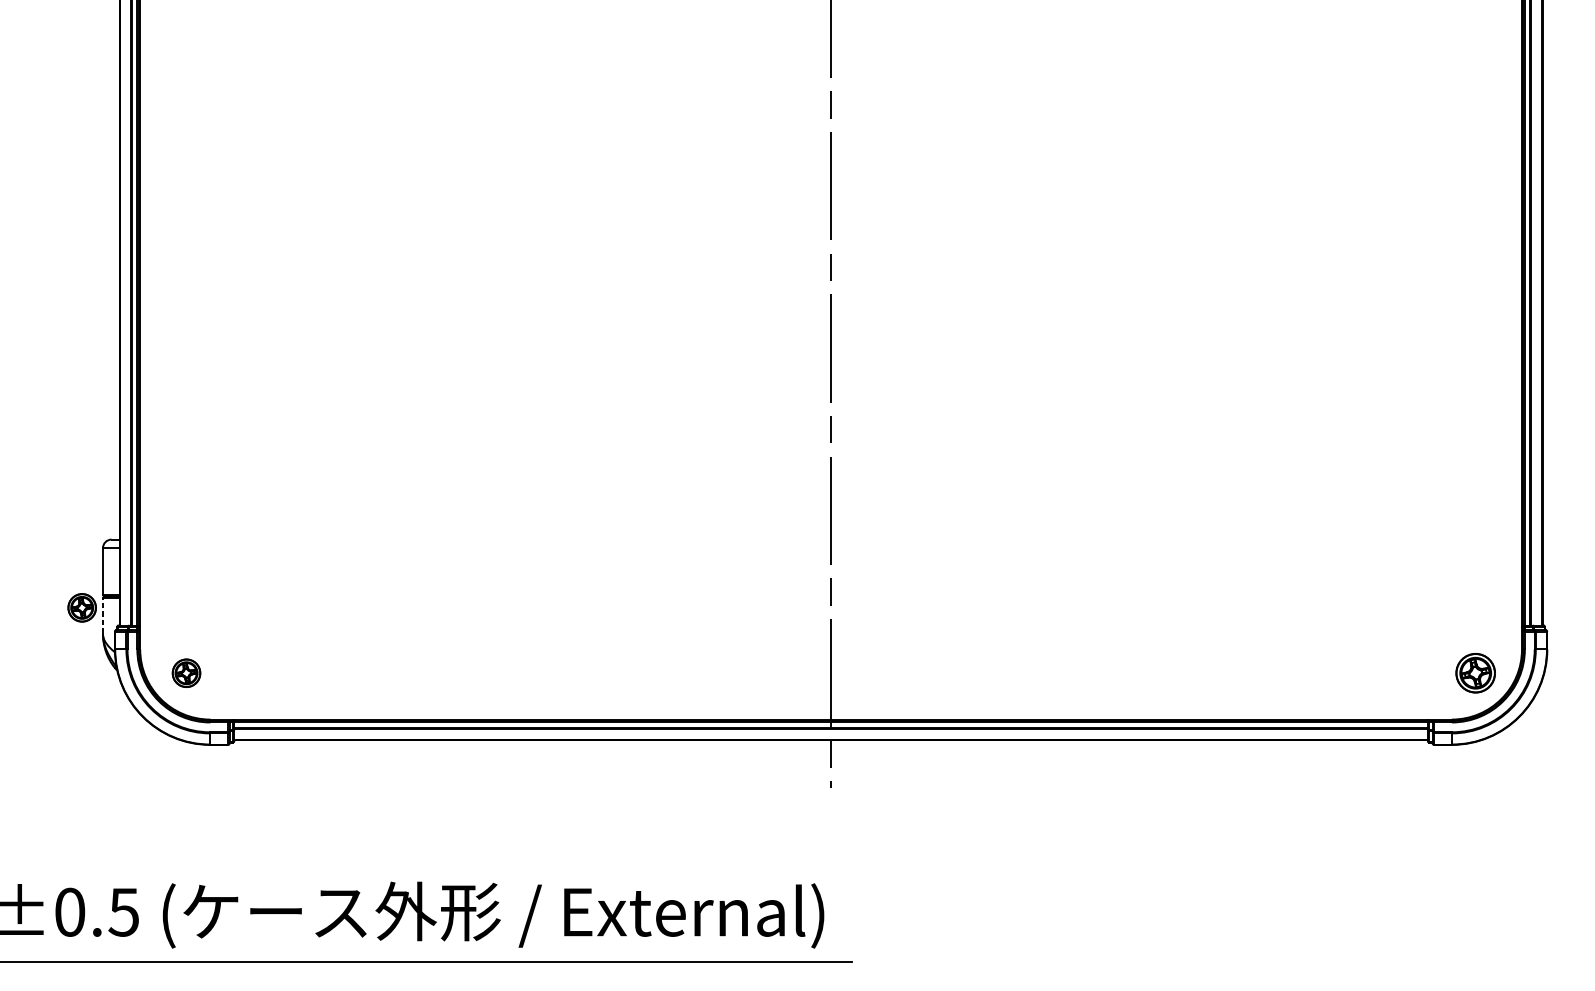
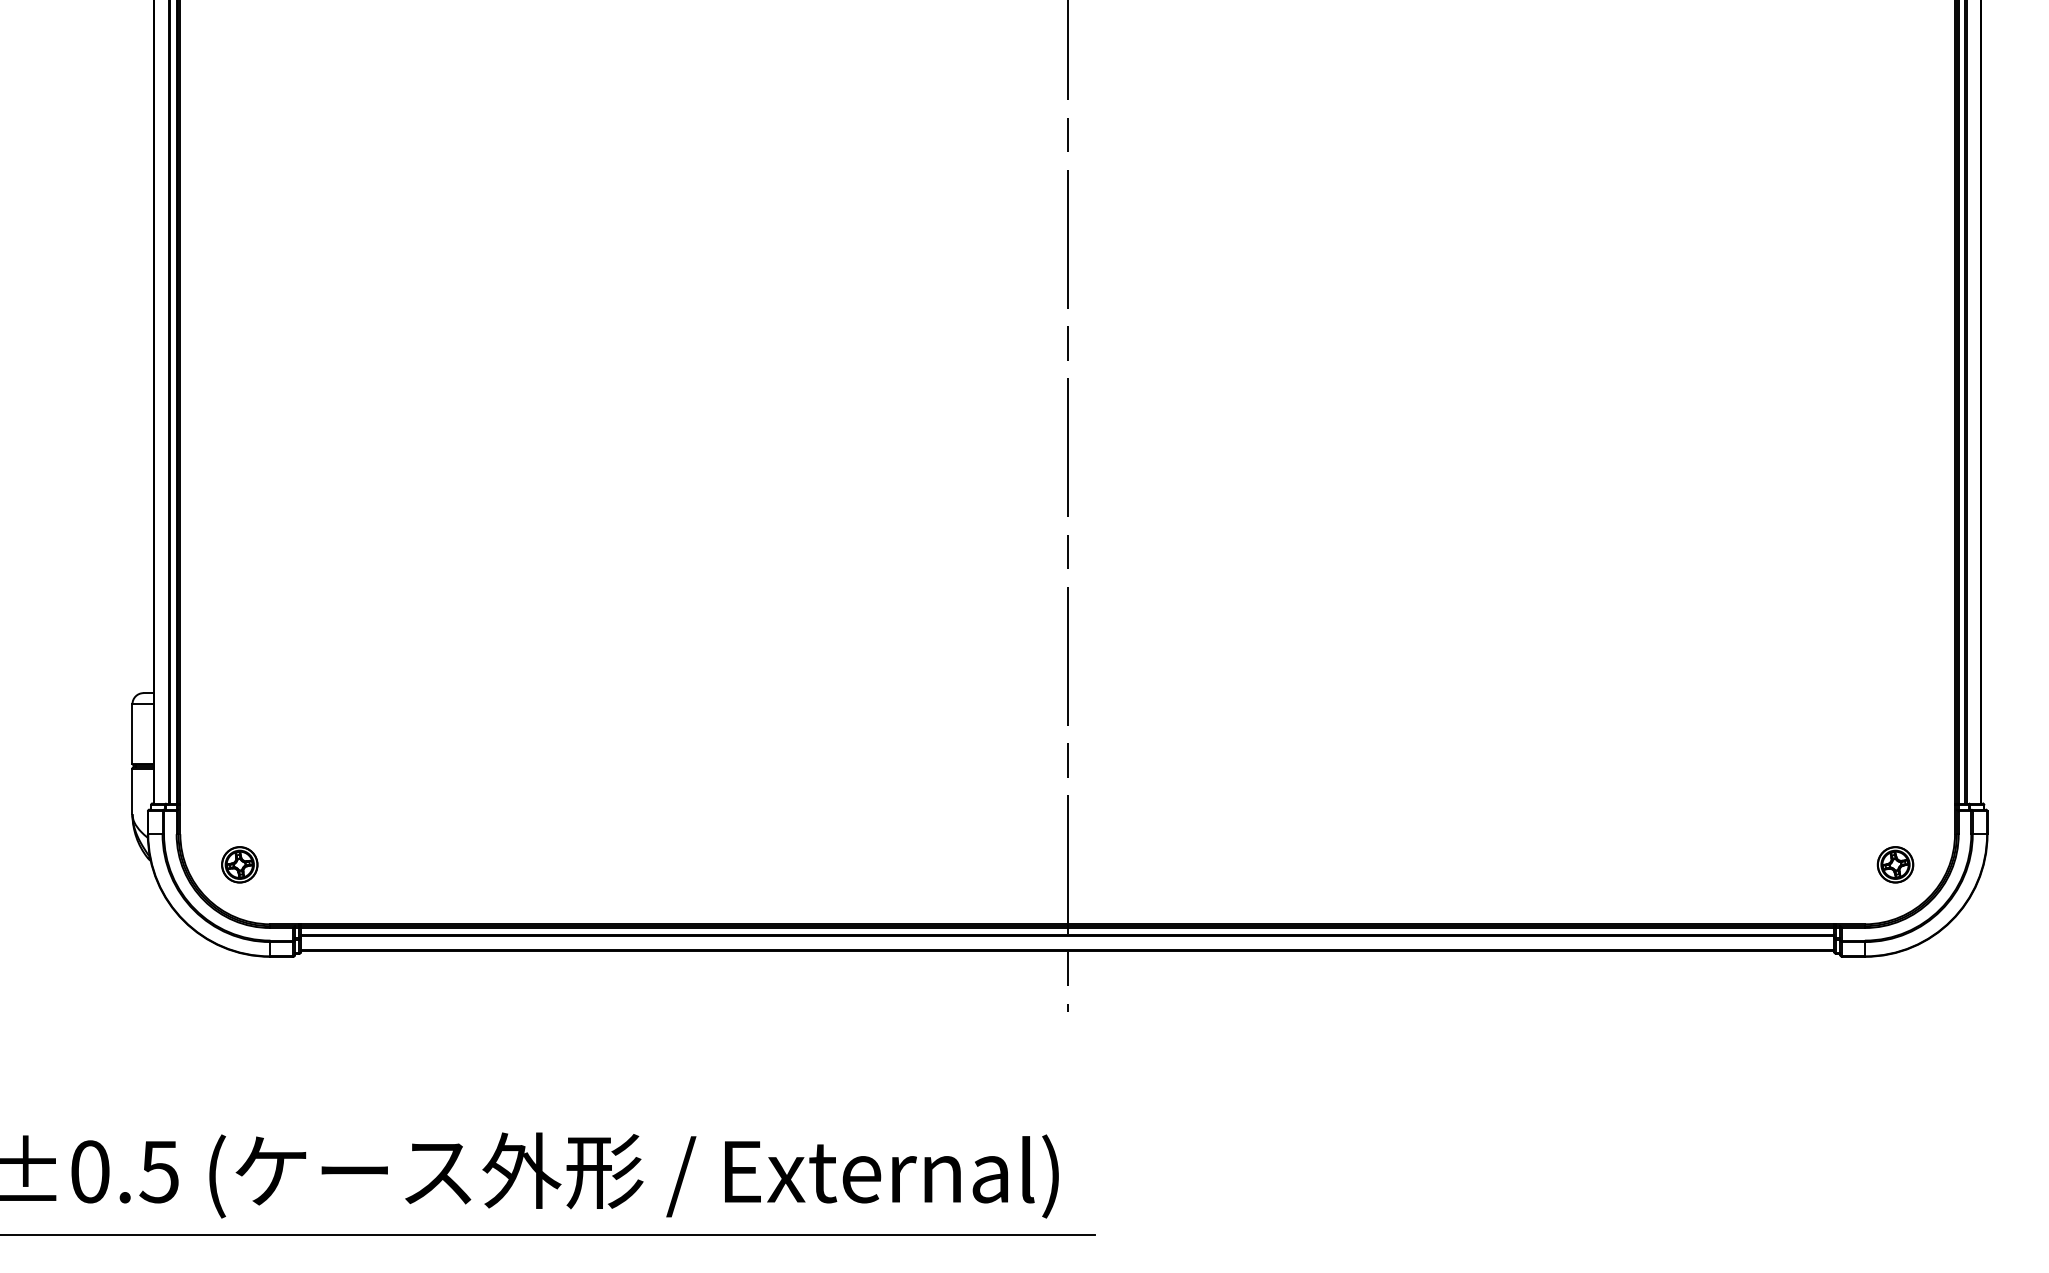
part: (81, 607) -> (105, 780), removed
line: (102, 616) -> (132, 791), dashed -> solid
part: (1475, 673) -> (1895, 864), size x0.71

